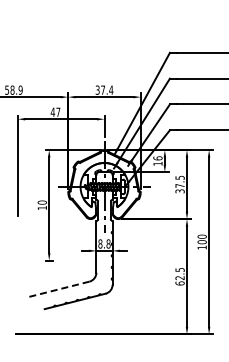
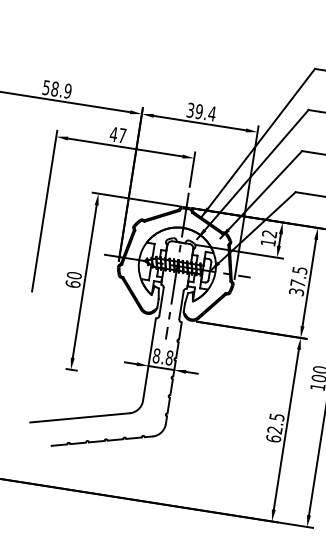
text: (103, 89) -> (200, 110), 37.4 -> 39.4
text: (157, 158) -> (268, 234), 16 -> 12
text: (41, 208) -> (71, 284), 10 -> 60
line: (59, 289) -> (80, 418), dashed -> solid

